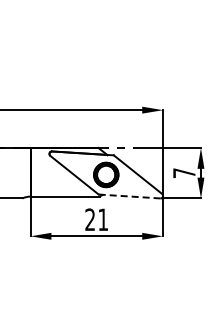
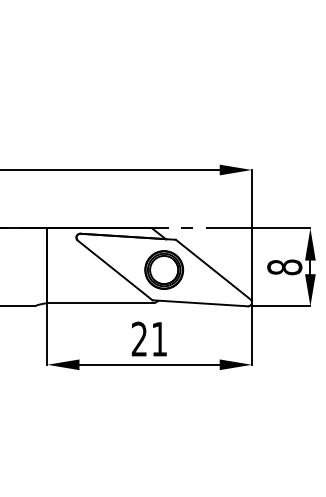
text: (184, 173) -> (284, 267), 7 -> 8
line: (129, 196) -> (200, 303), dashed -> solid

